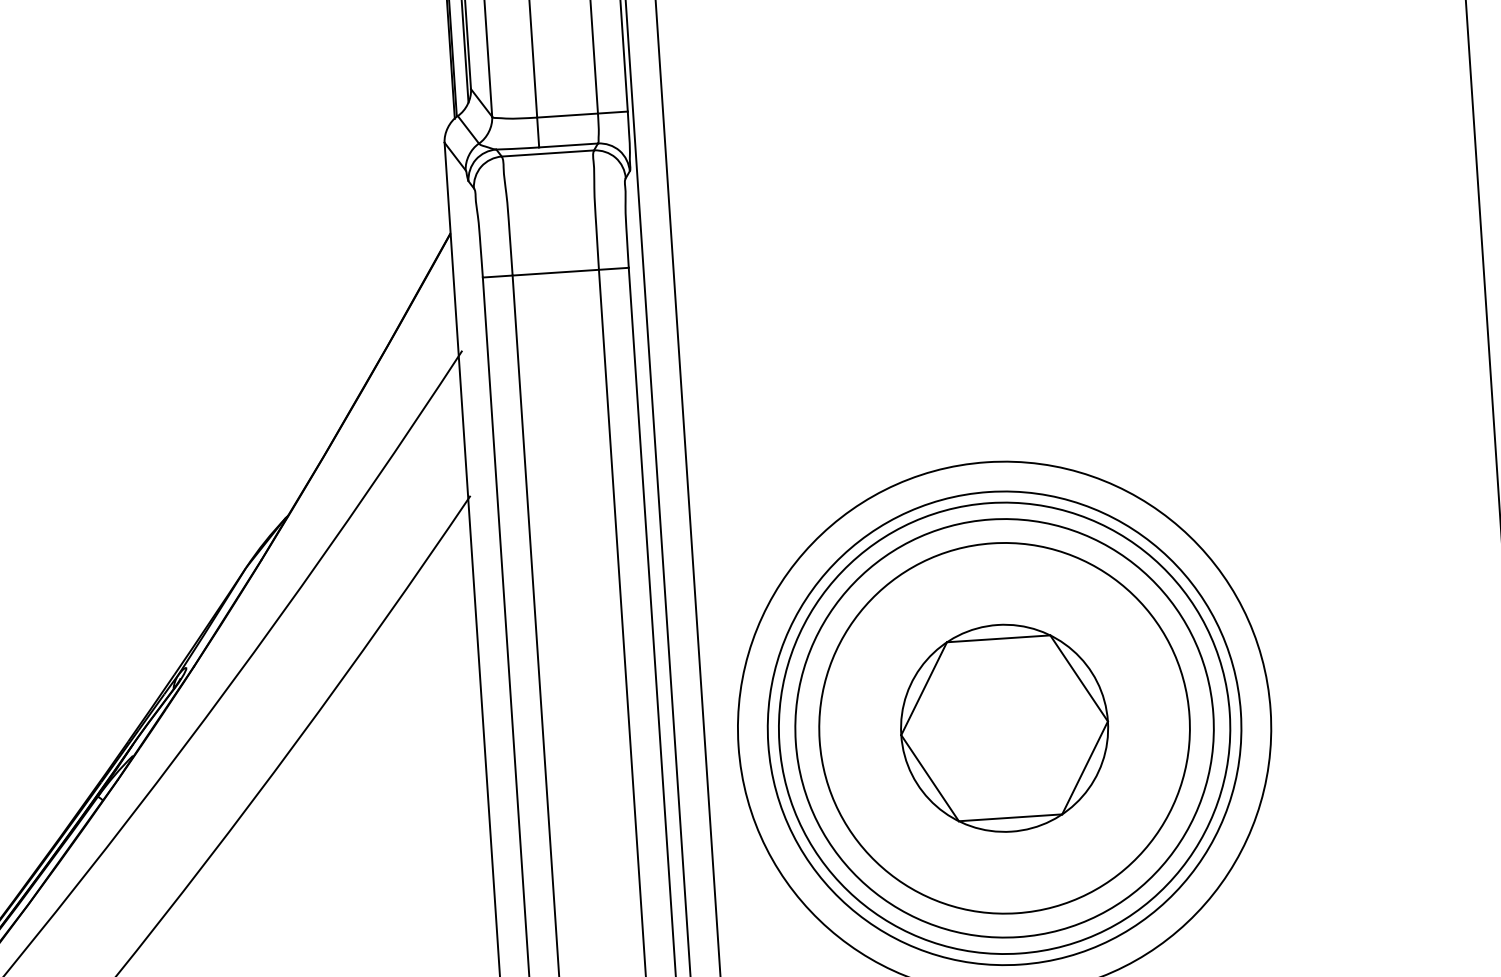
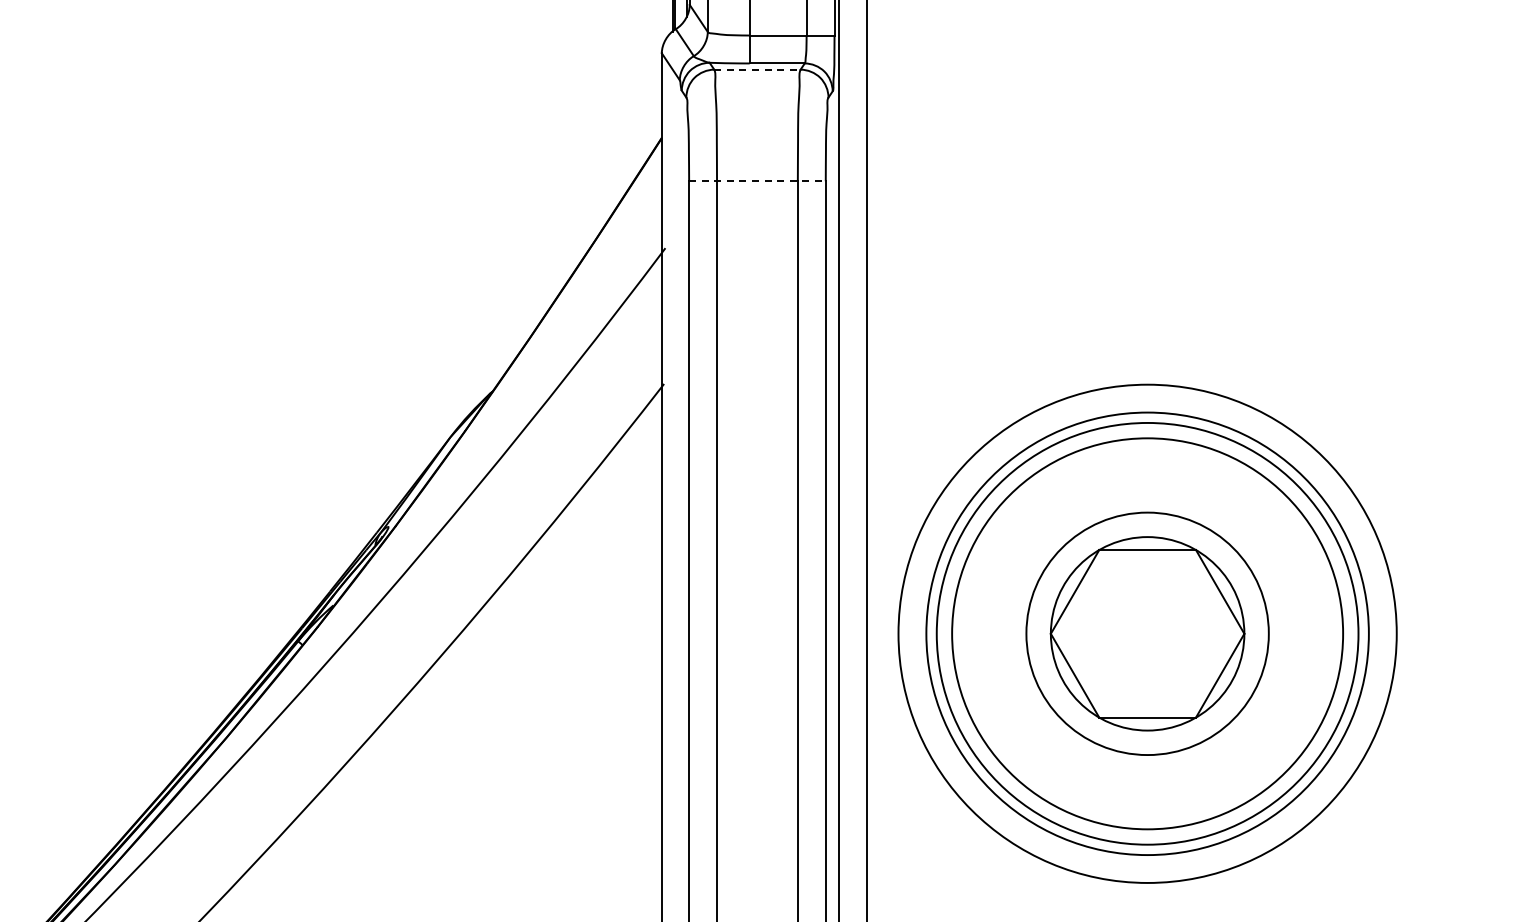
line: (547, 153) -> (757, 69), solid -> dashed
line: (555, 272) -> (757, 181), solid -> dashed
circle: (1004, 727) -> (1147, 633), size x0.7

